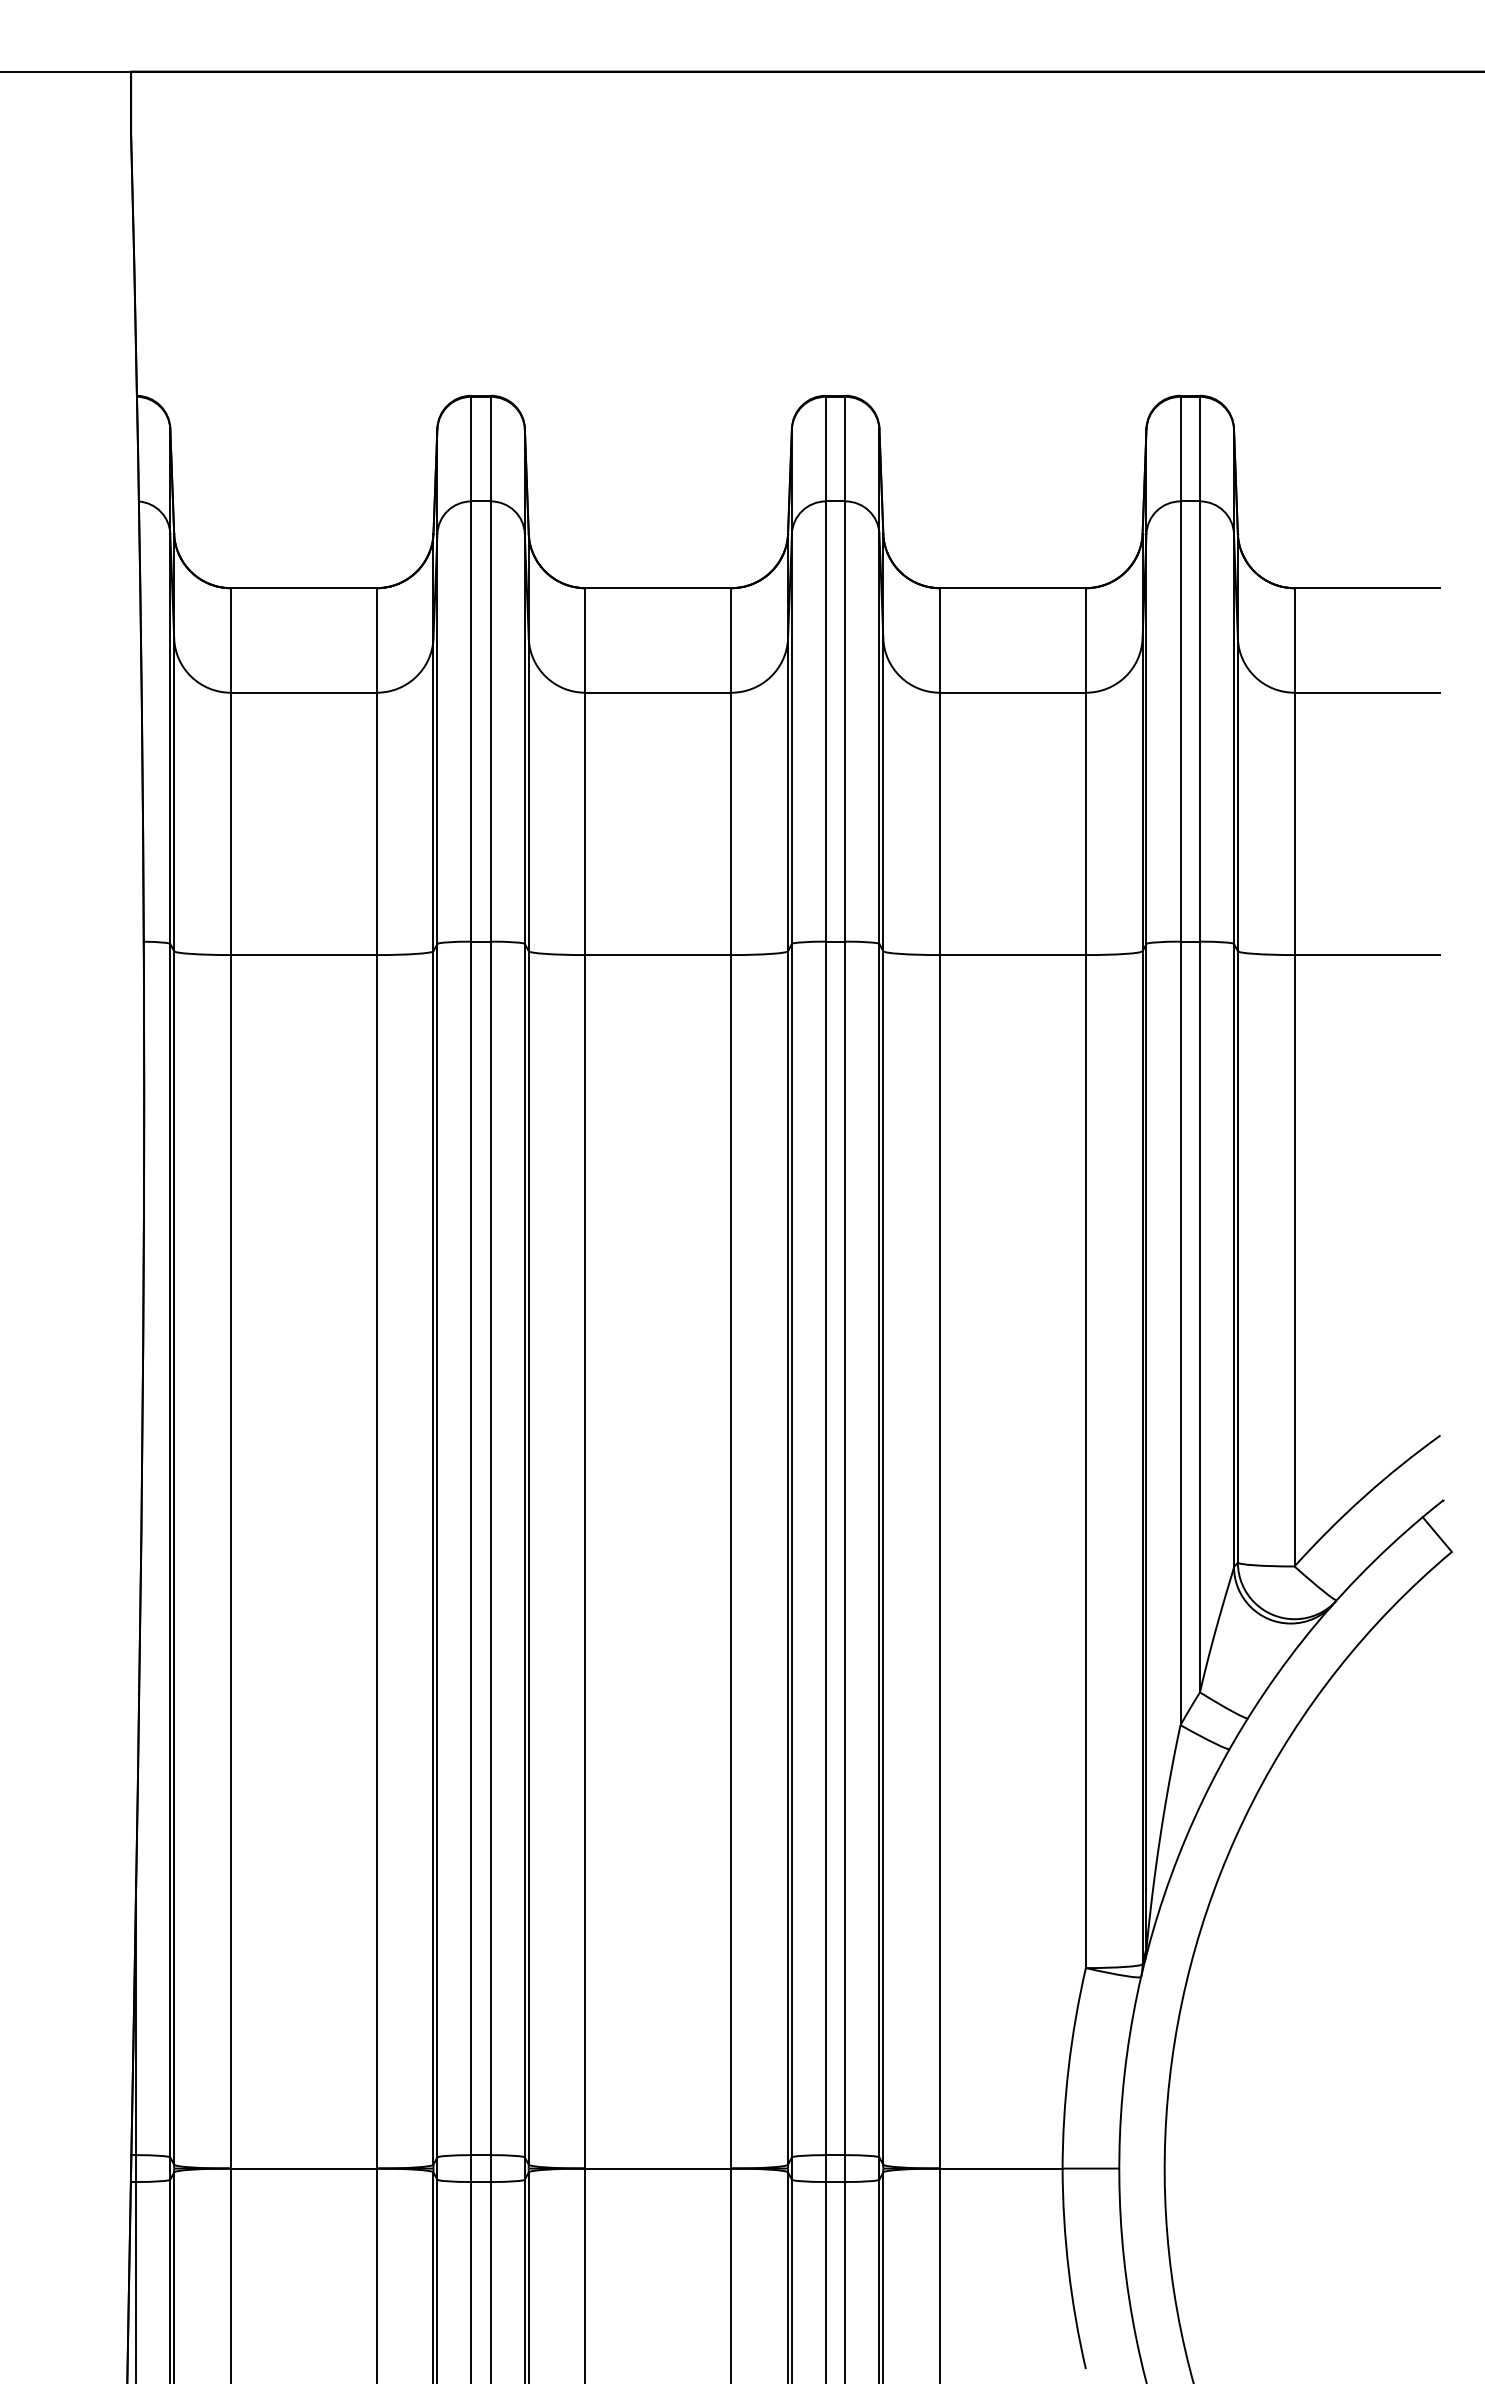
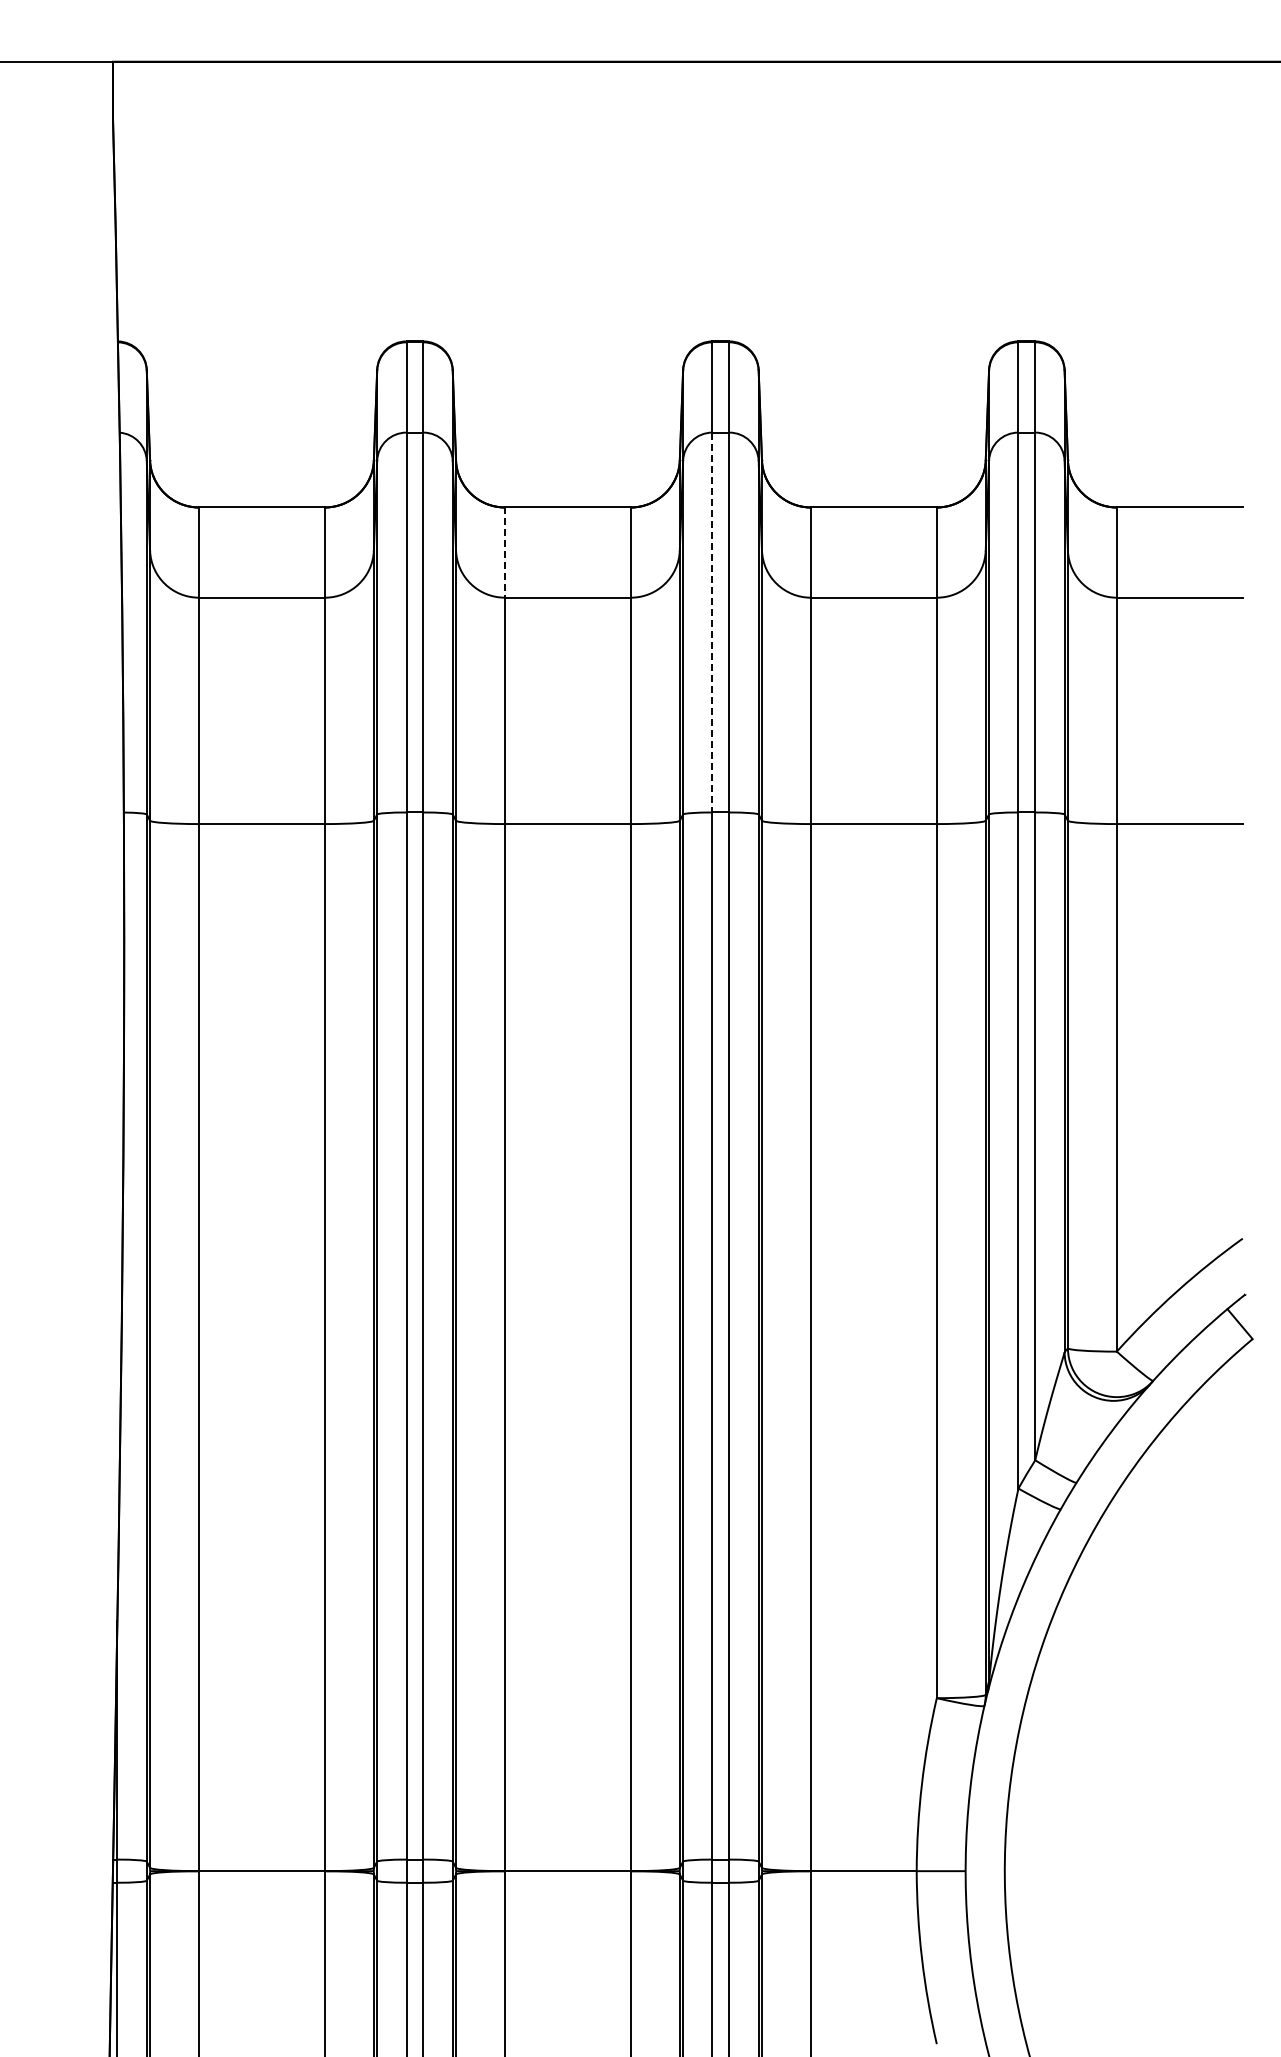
line: (584, 641) -> (504, 553), solid -> dashed
line: (825, 721) -> (712, 622), solid -> dashed

